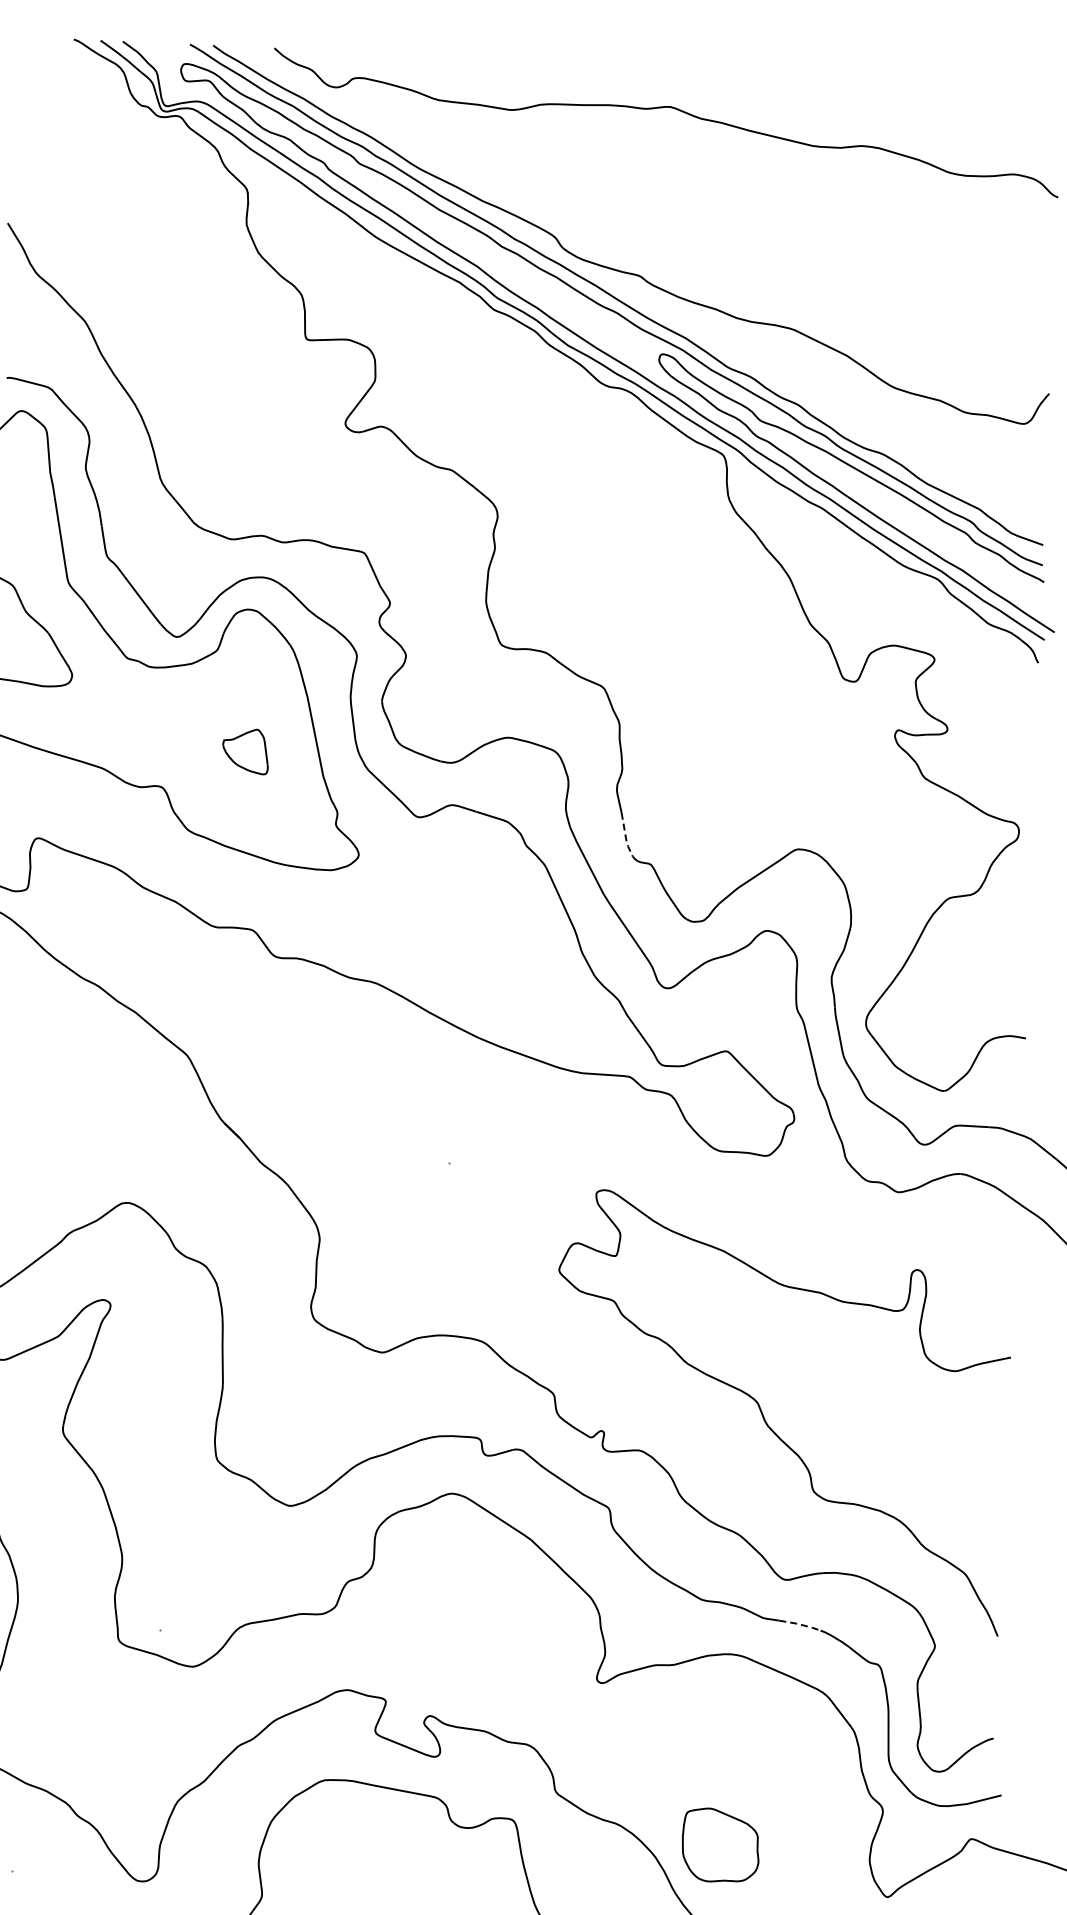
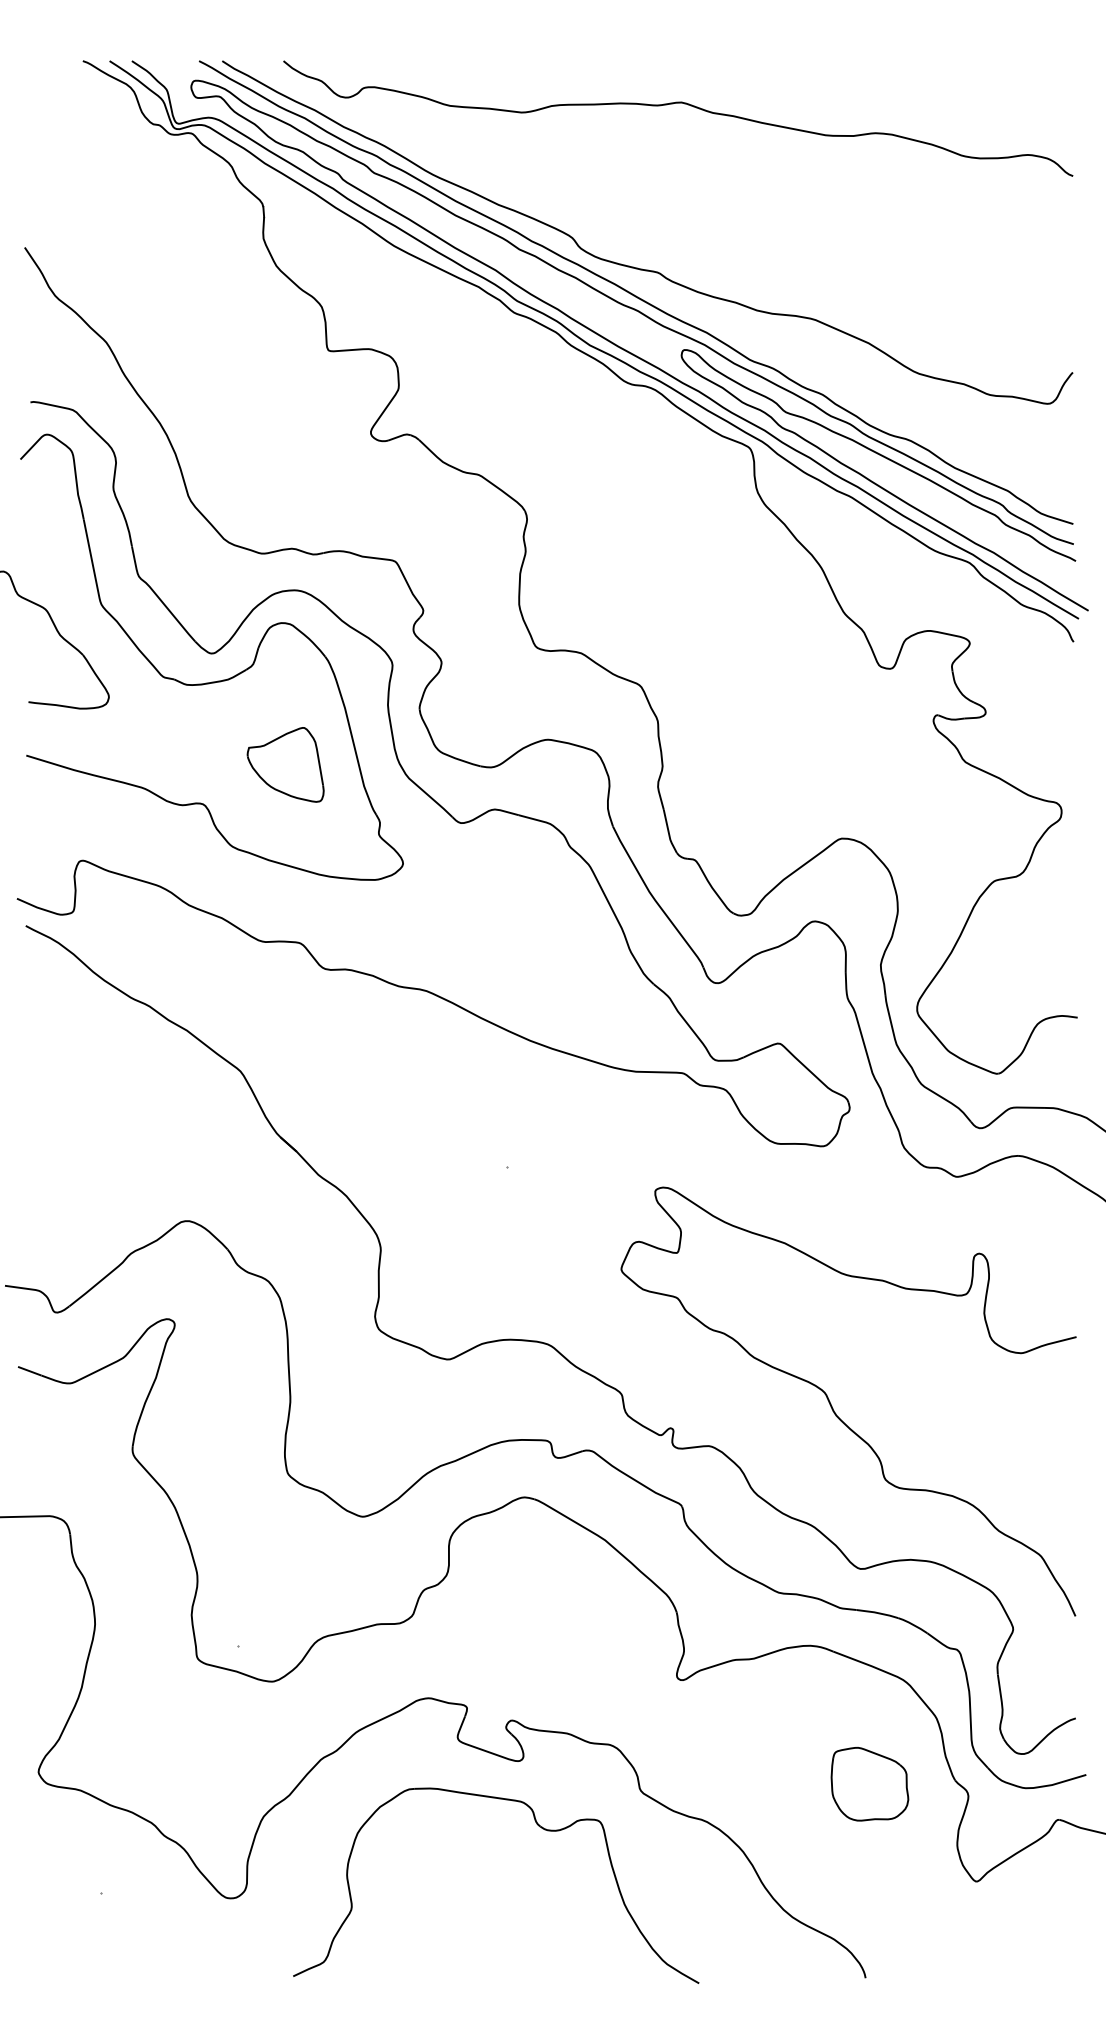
part: (245, 751) -> (285, 764), size x1.67
line: (626, 836) -> (669, 833), dashed -> solid
line: (801, 1625) -> (878, 1613), dashed -> solid
part: (720, 1844) -> (869, 1783), moved

